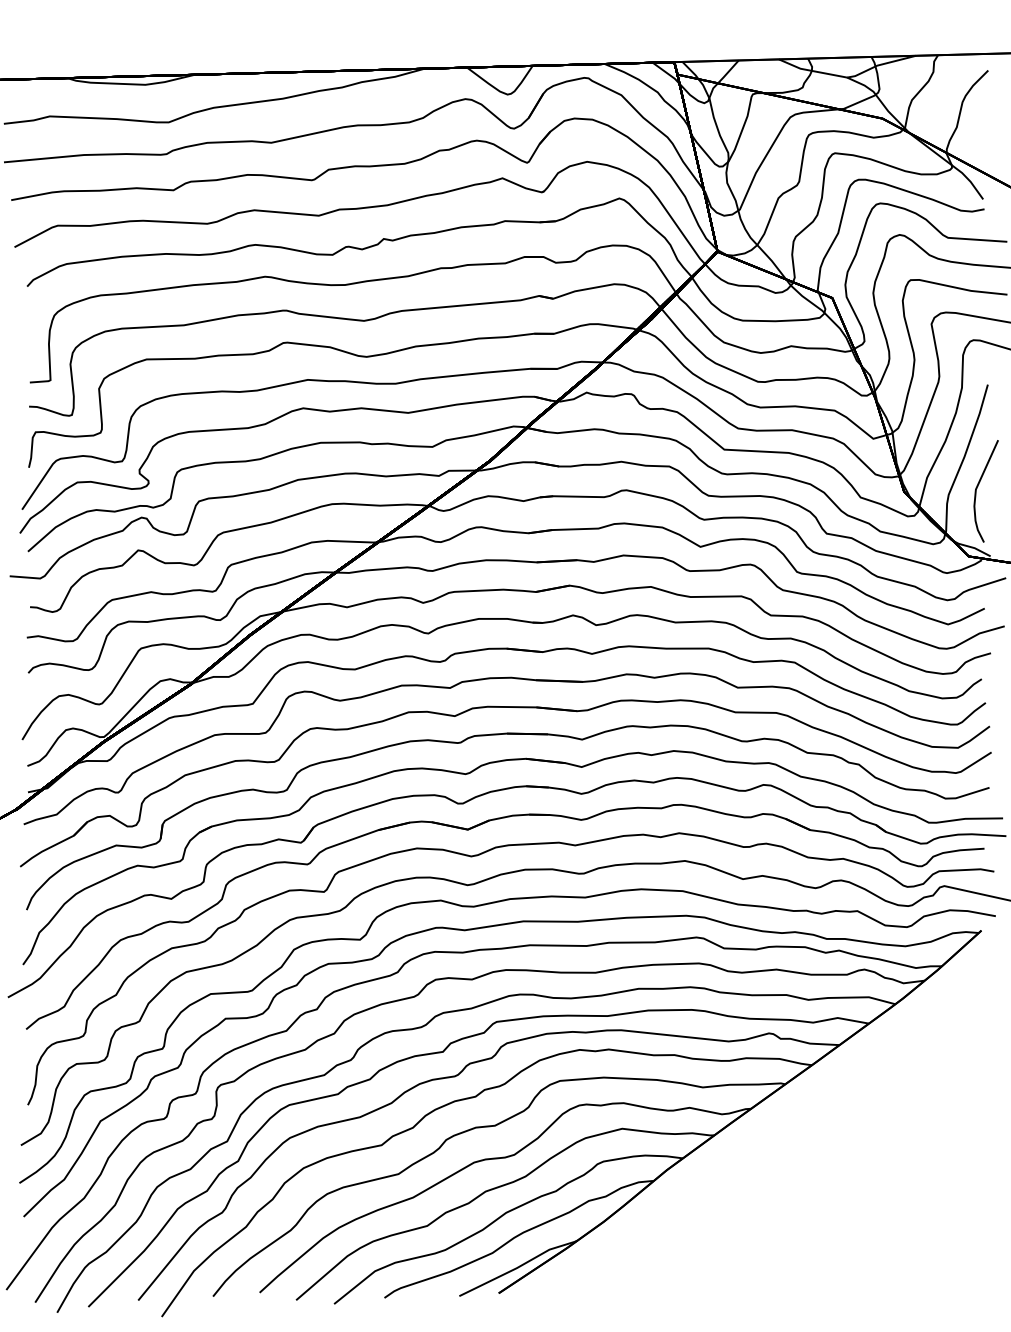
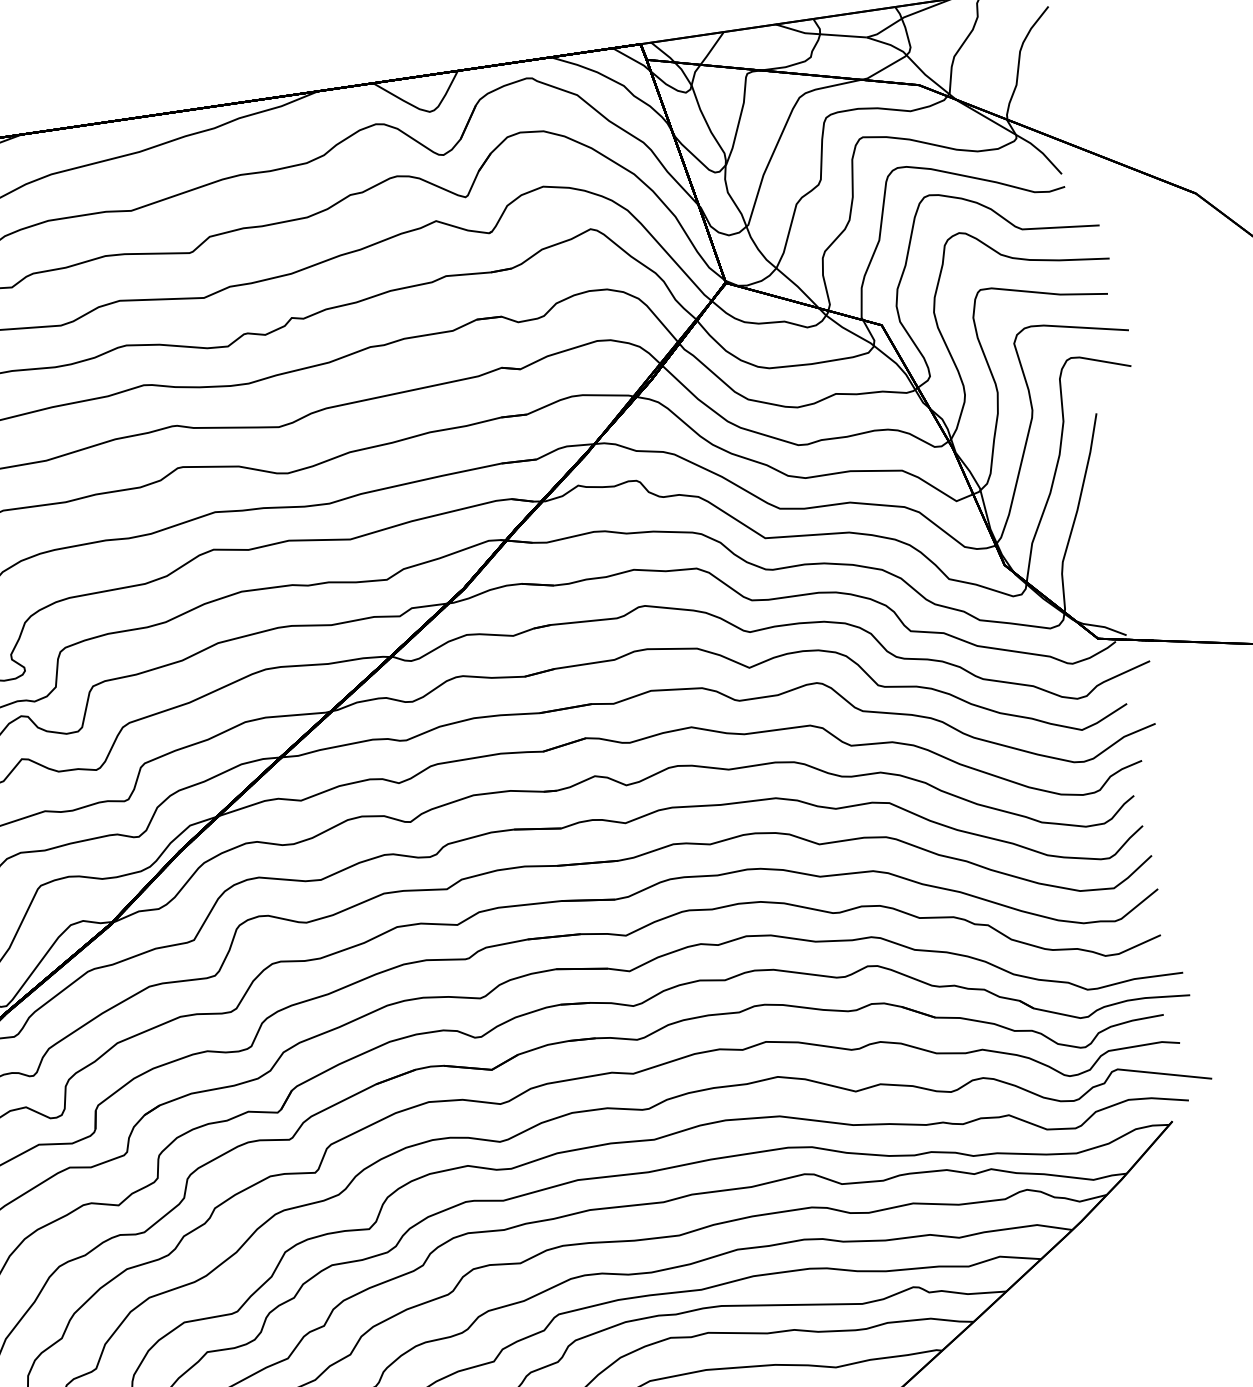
curve: (977, 488) -> (1099, 549), removed

